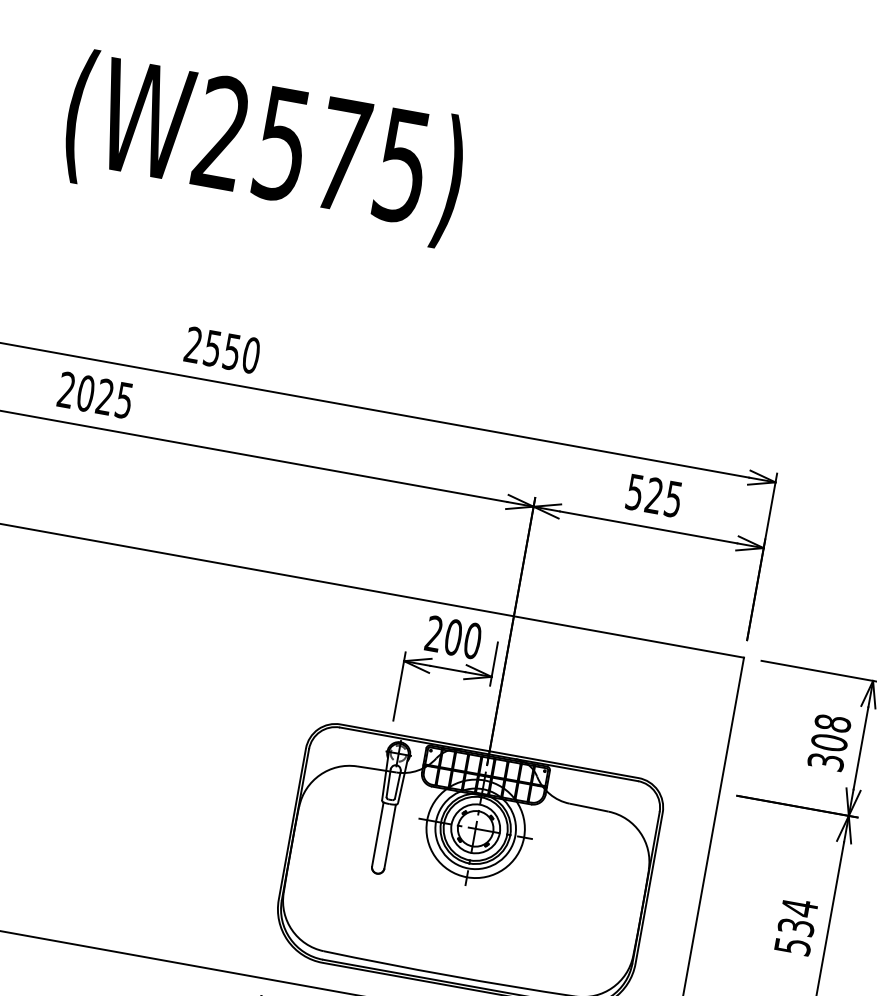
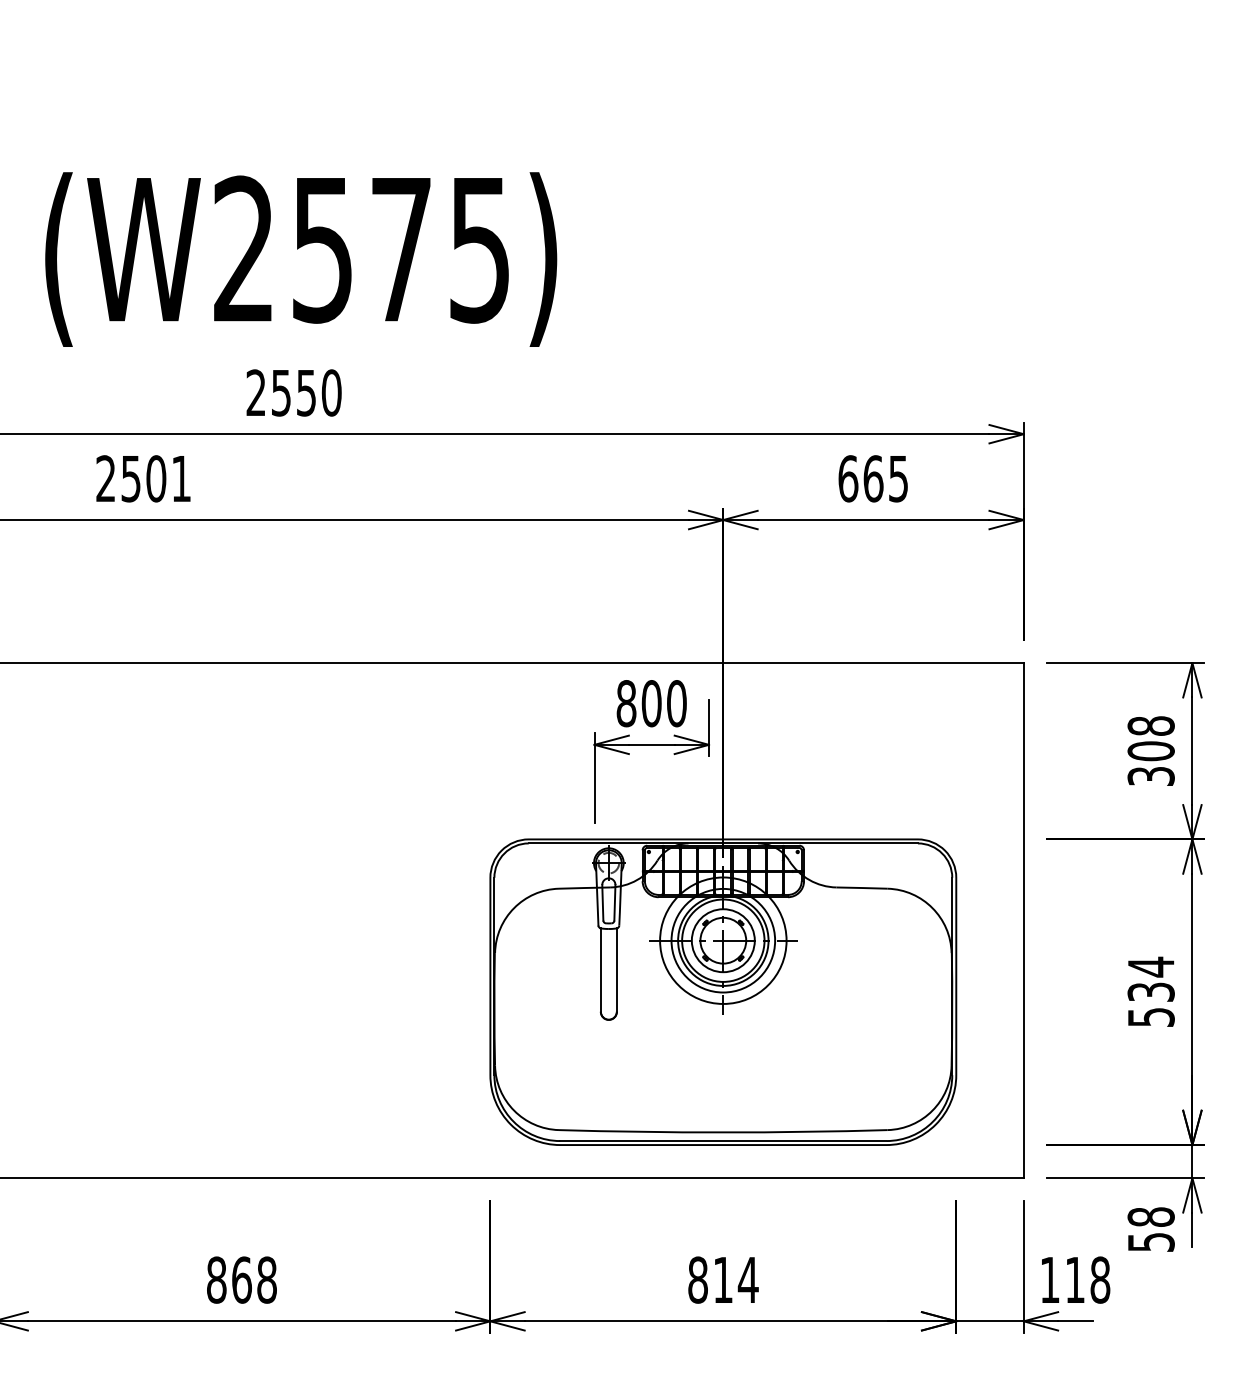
text: (264, 148) -> (301, 259), moved
text: (104, 396) -> (155, 478), 2025 -> 2501
text: (644, 493) -> (860, 478), 525 -> 665
text: (434, 633) -> (626, 703), 200 -> 800

